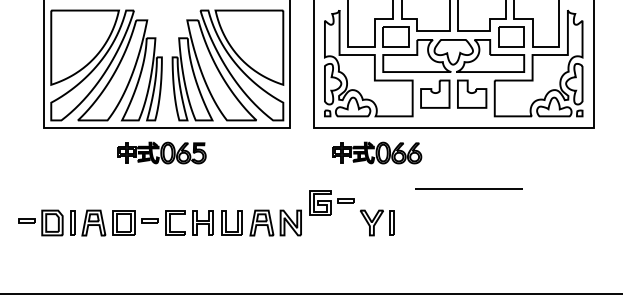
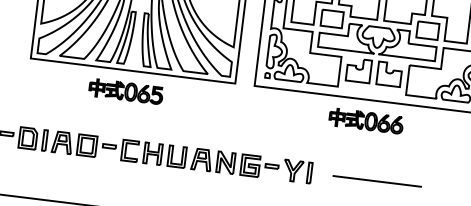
part: (377, 152) -> (366, 120), moved
line: (468, 188) -> (376, 180), moved
part: (331, 202) -> (259, 166), moved

